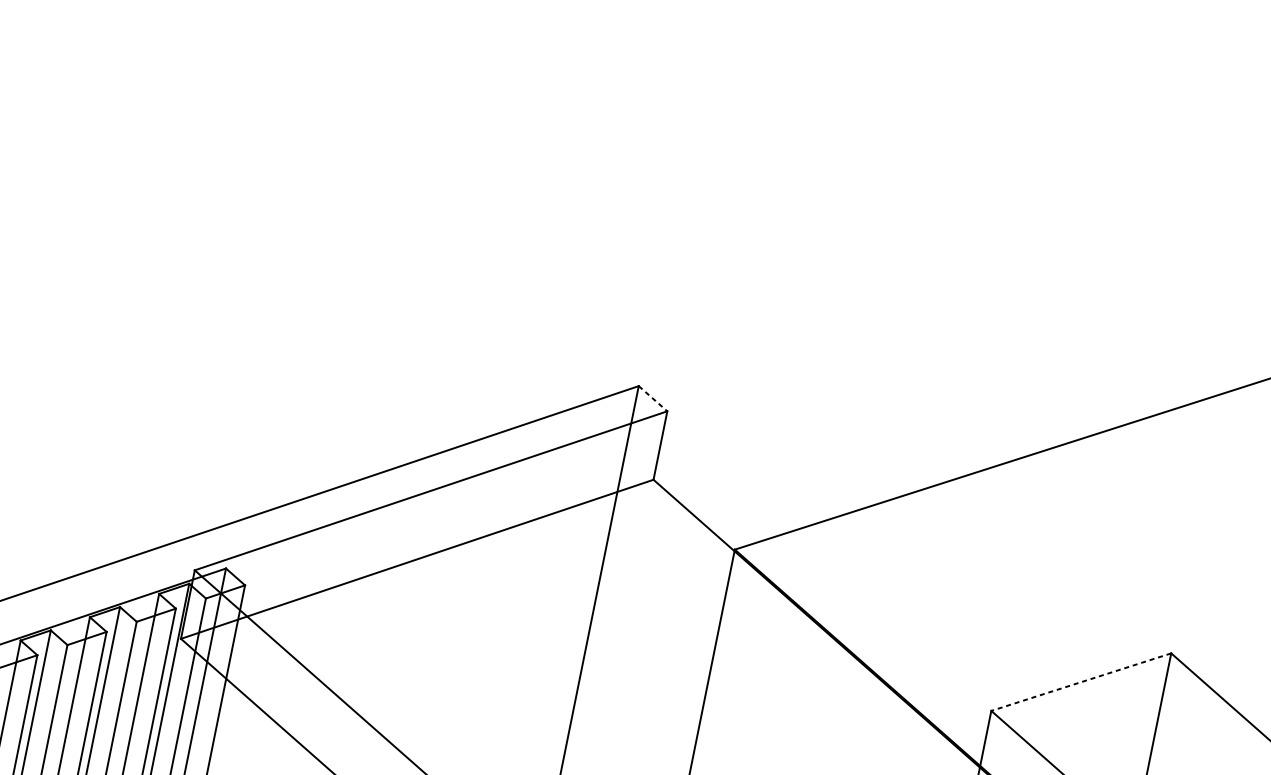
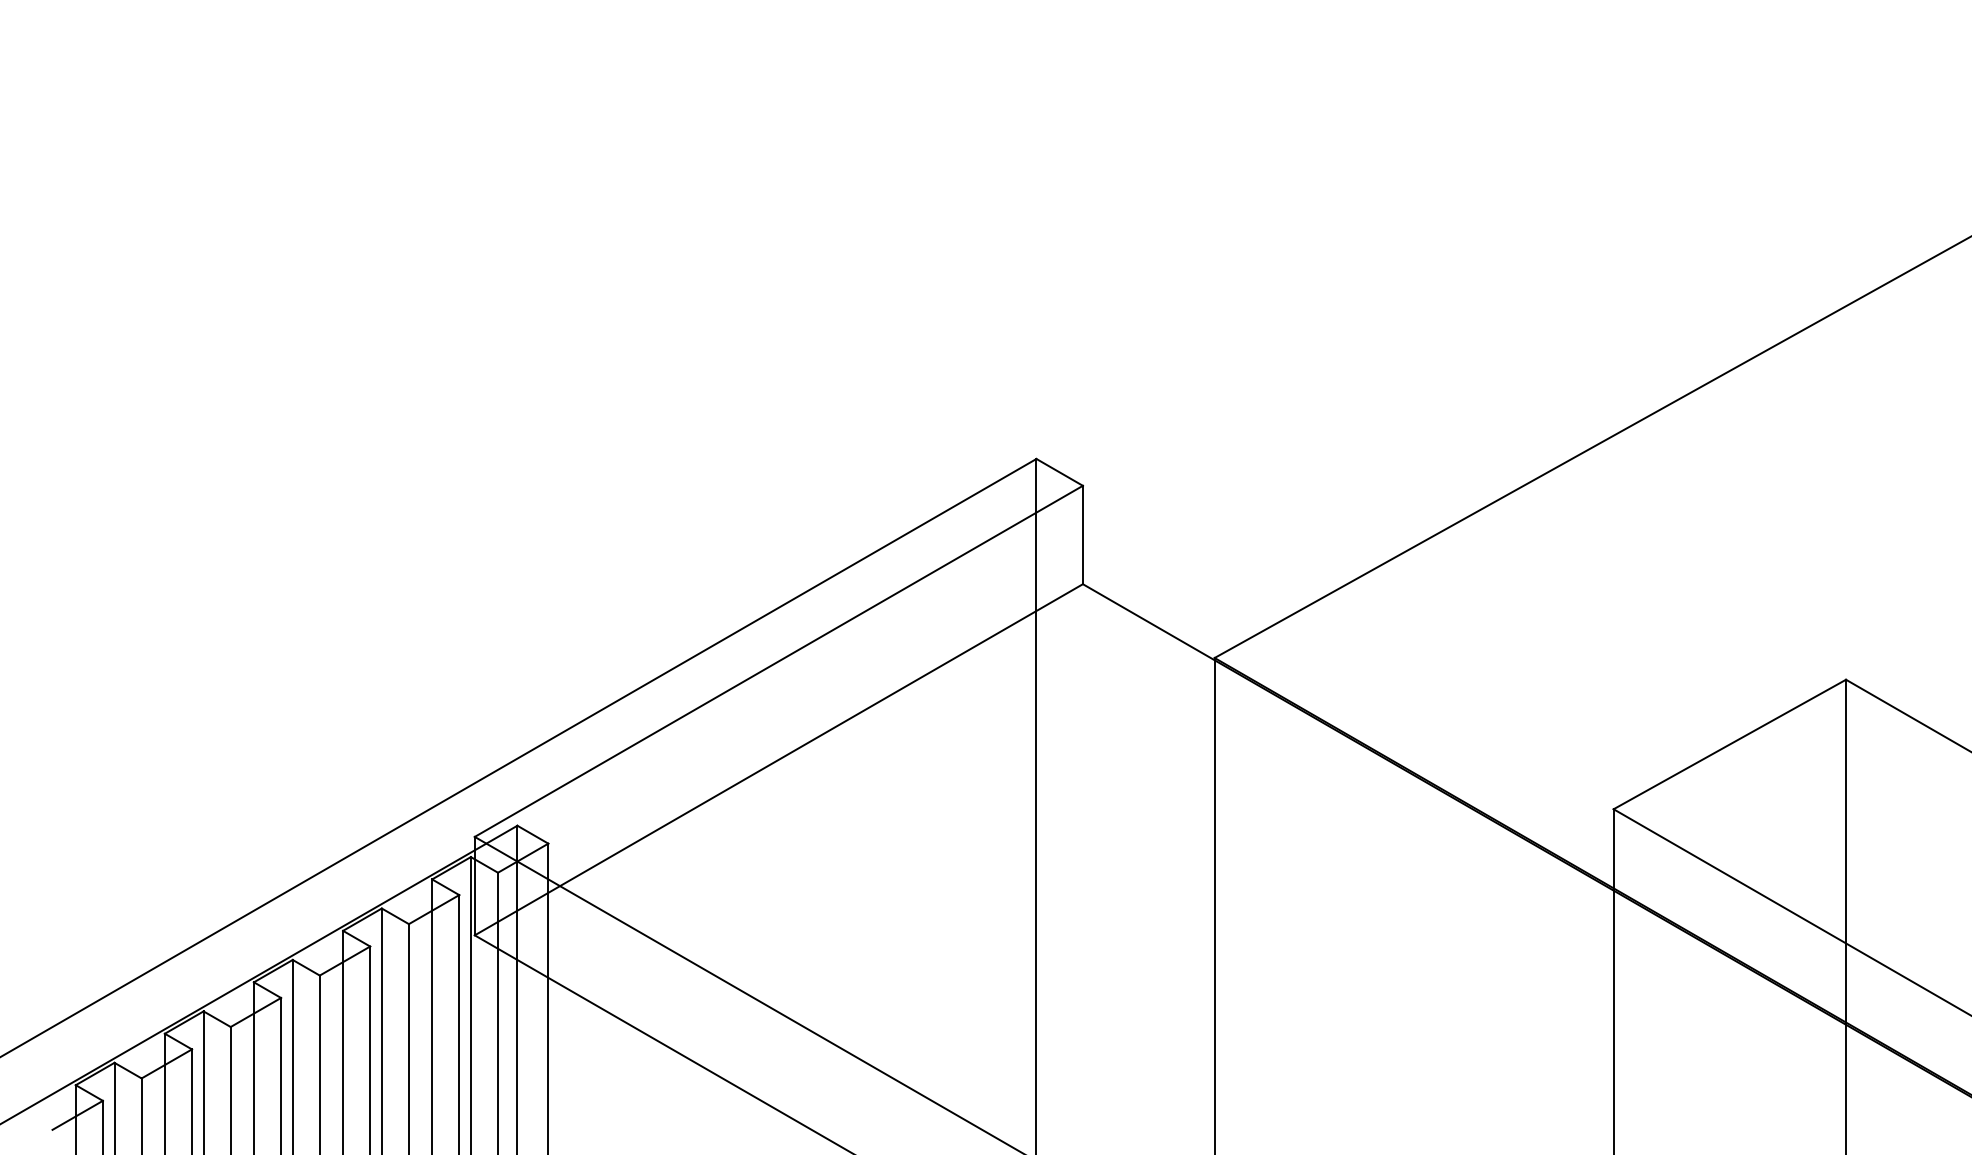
line: (652, 398) -> (1059, 472), dashed -> solid
line: (1081, 682) -> (1729, 744), dashed -> solid

